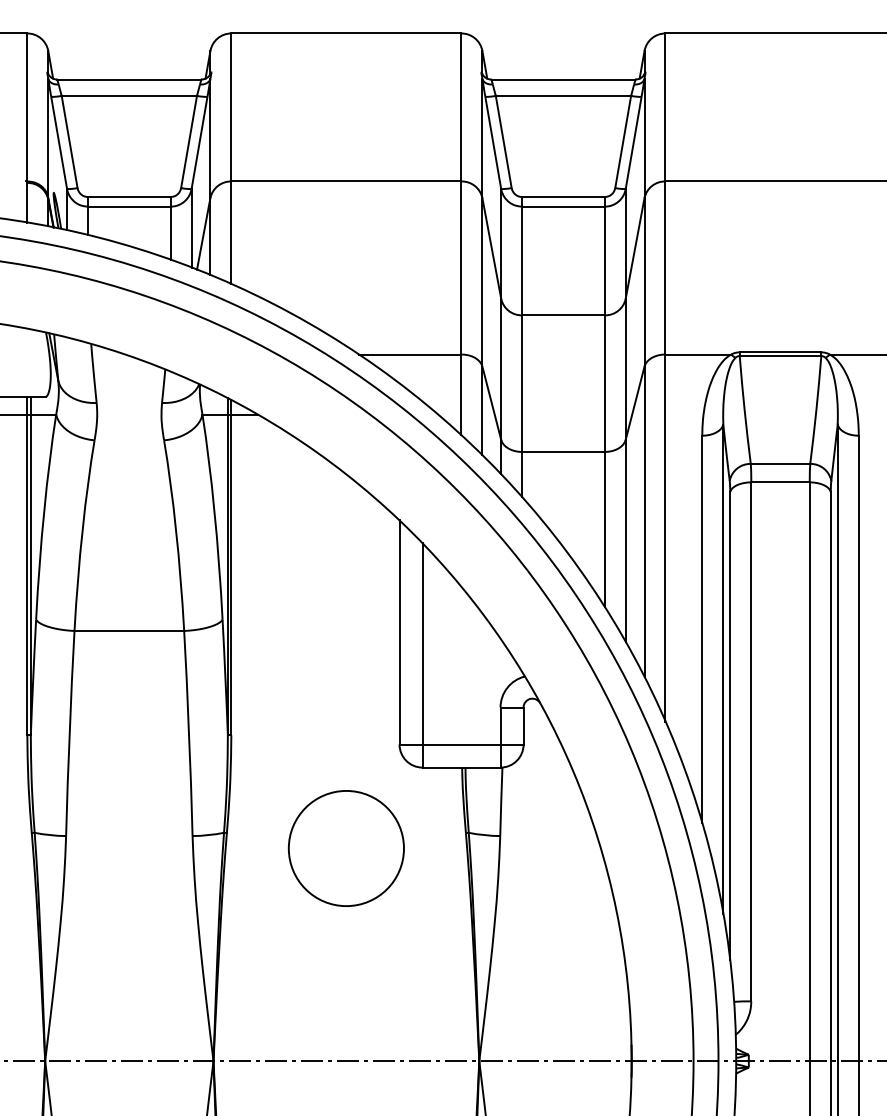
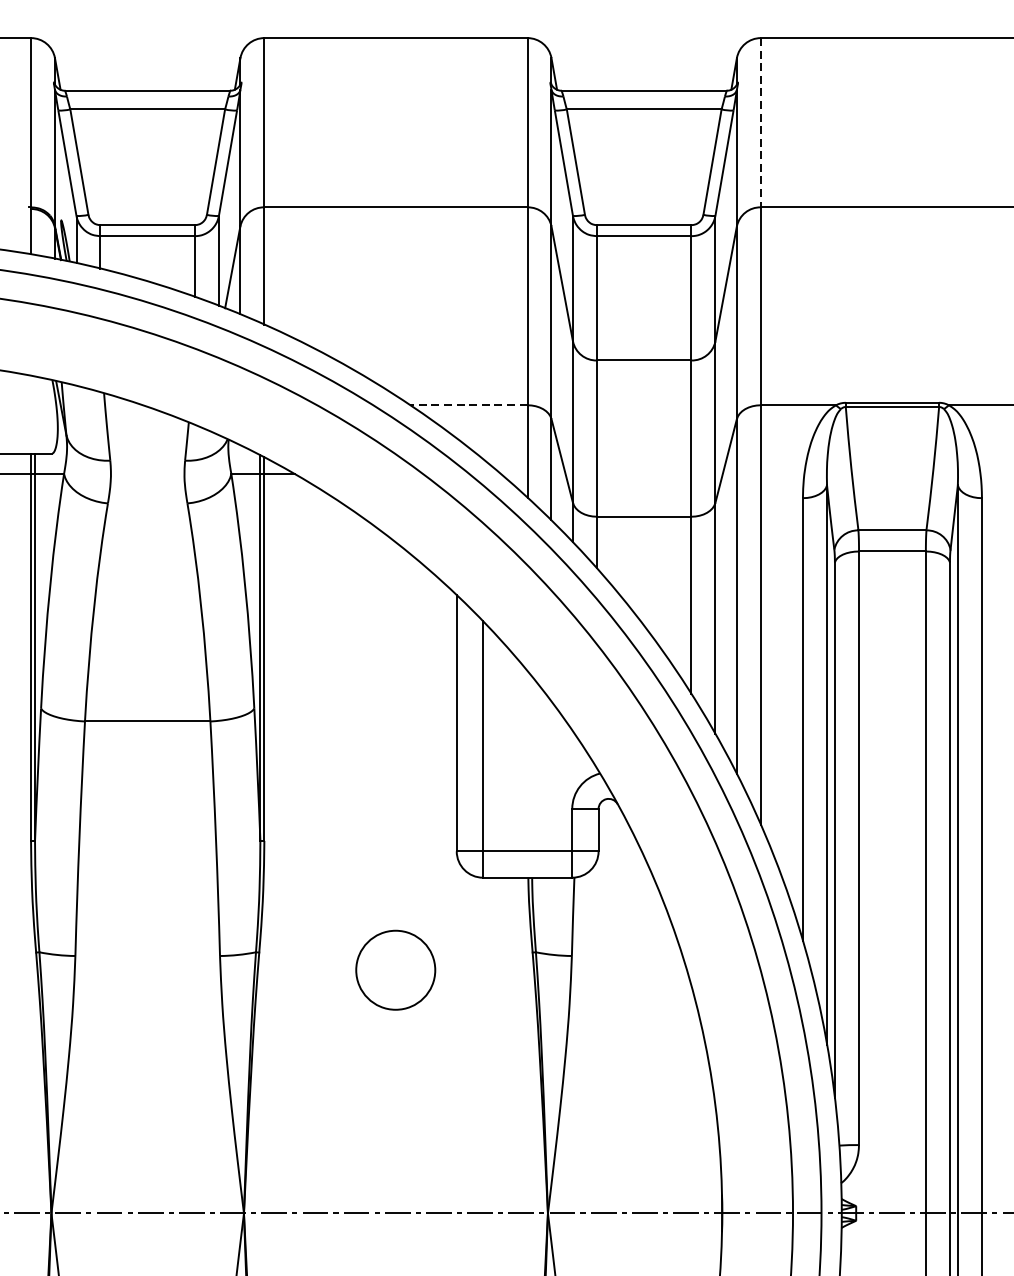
line: (665, 107) -> (760, 122), solid -> dashed
line: (409, 354) -> (468, 405), solid -> dashed
circle: (345, 848) -> (394, 970), size x0.6

